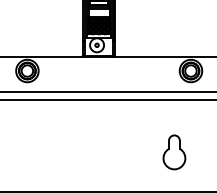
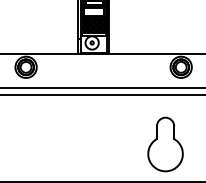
part: (174, 152) -> (165, 144), size x1.67

